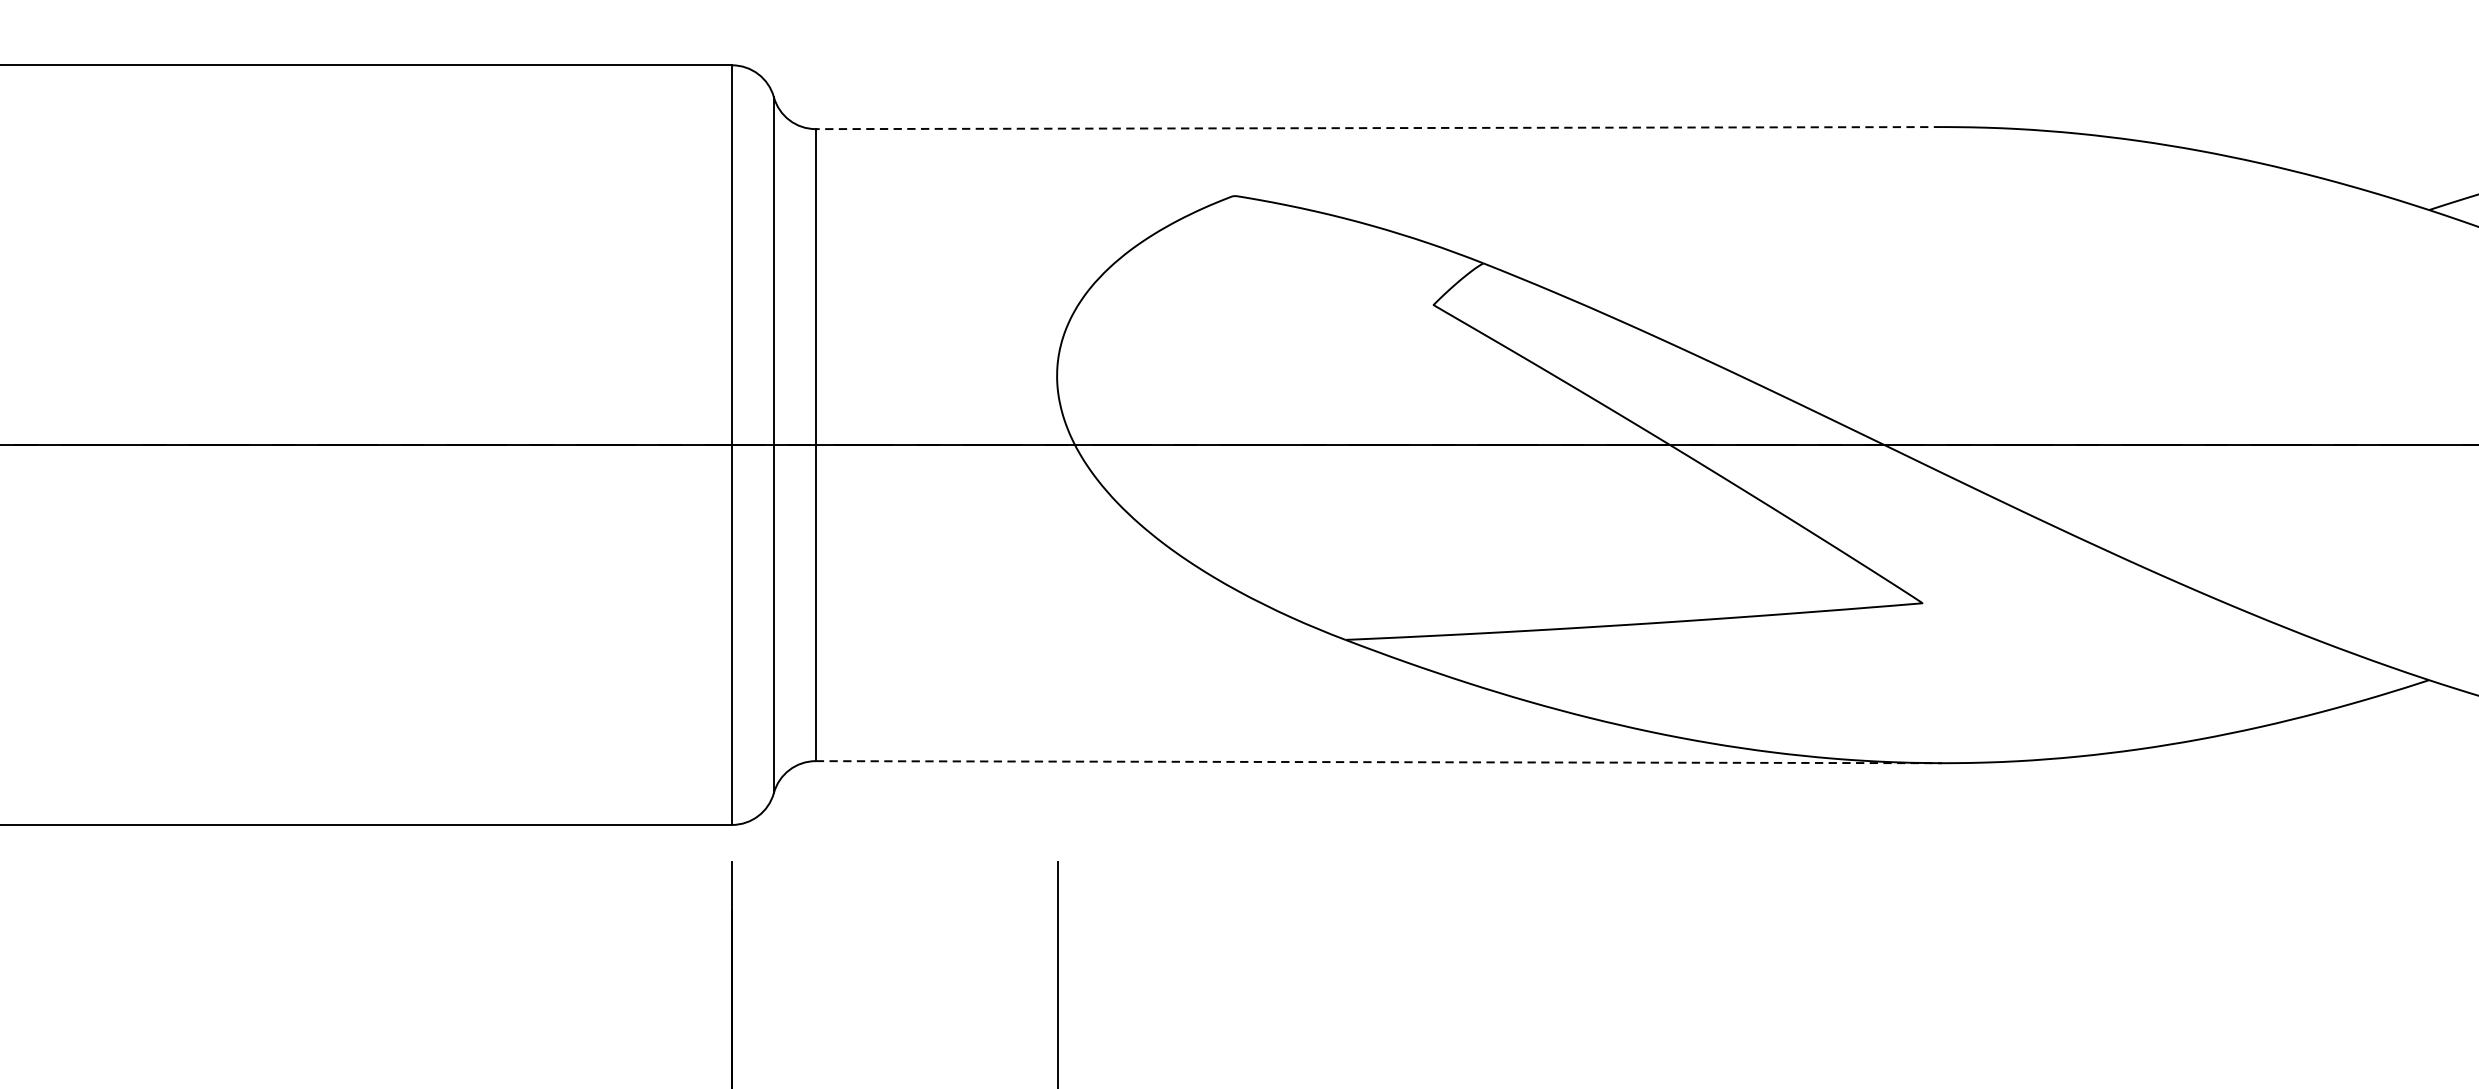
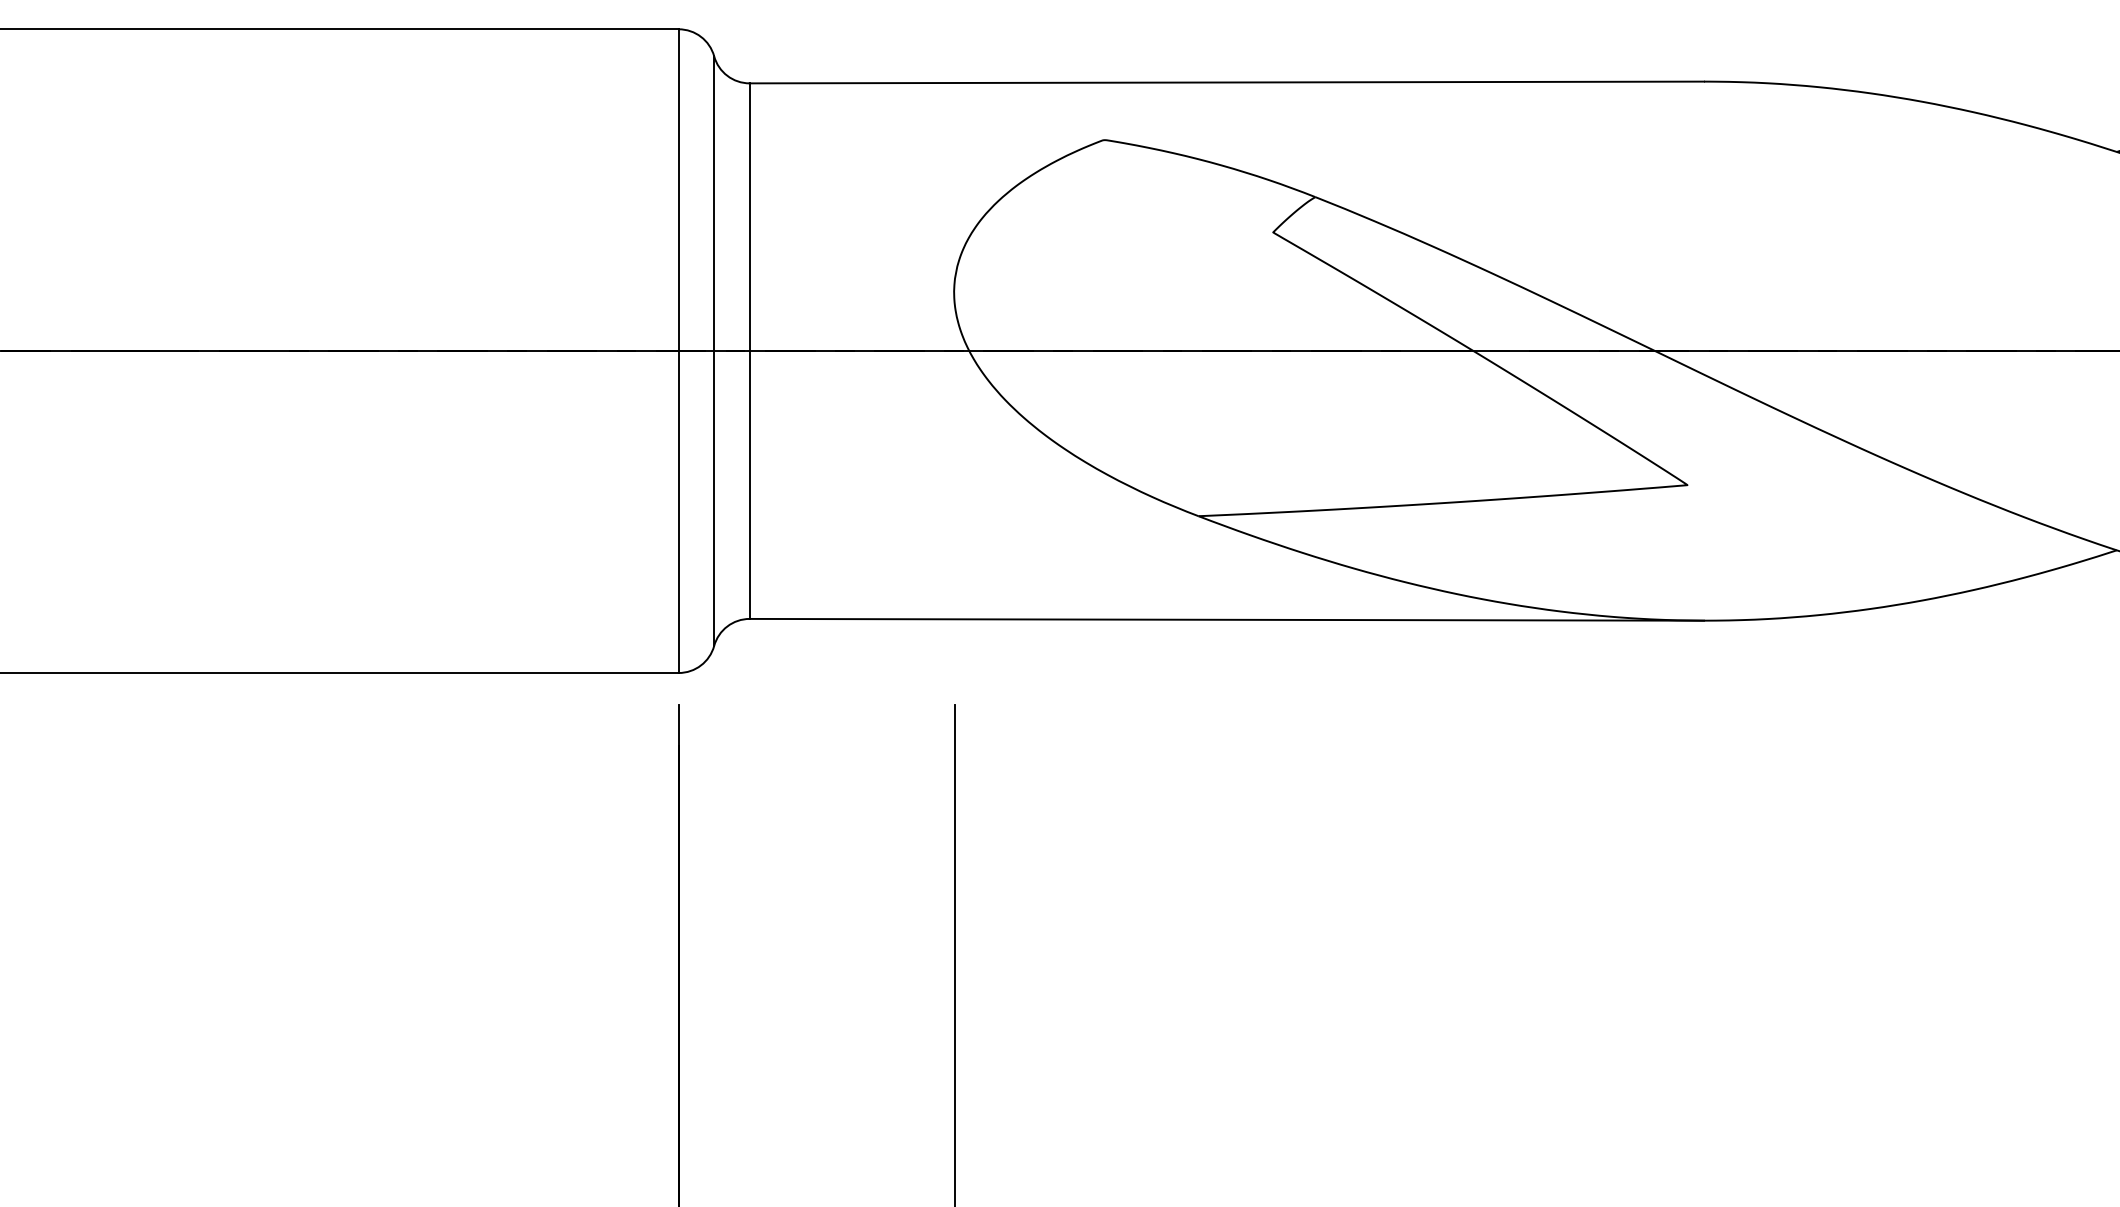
line: (1378, 128) -> (1226, 82), dashed -> solid
line: (1379, 761) -> (1227, 619), dashed -> solid

